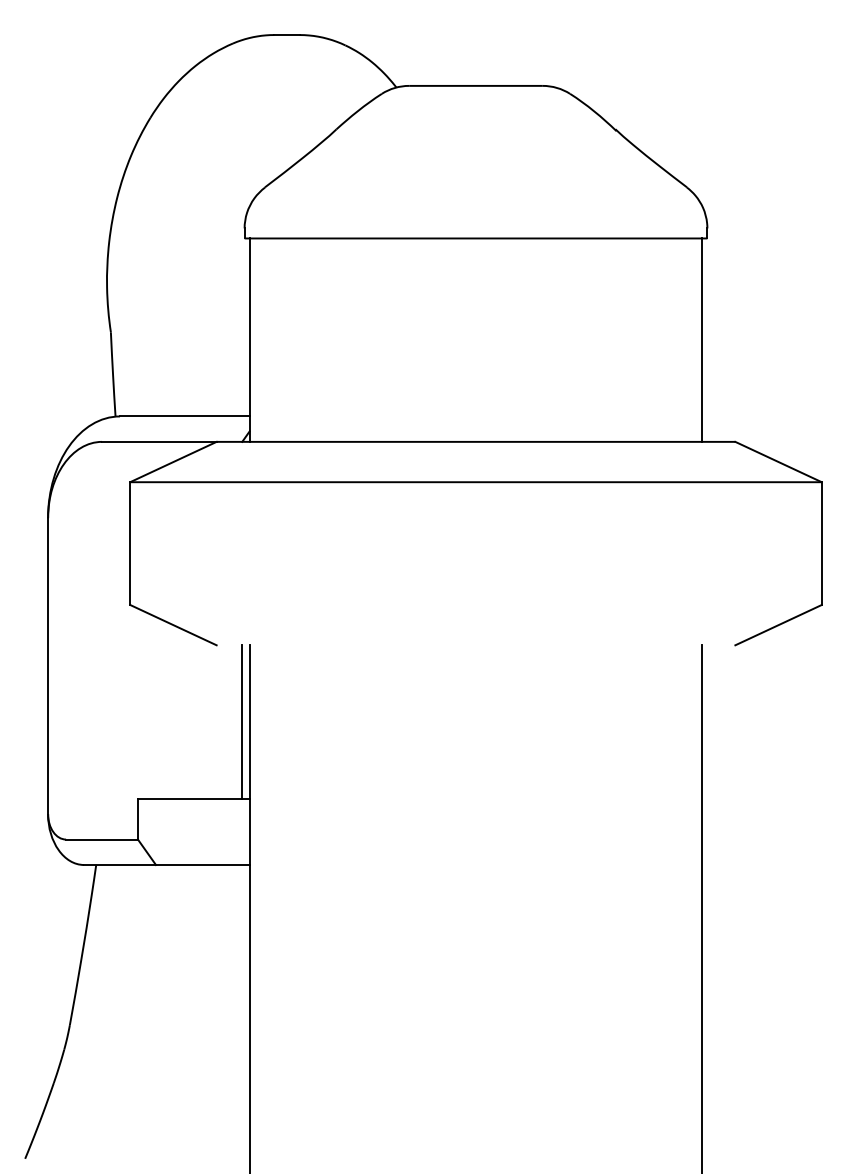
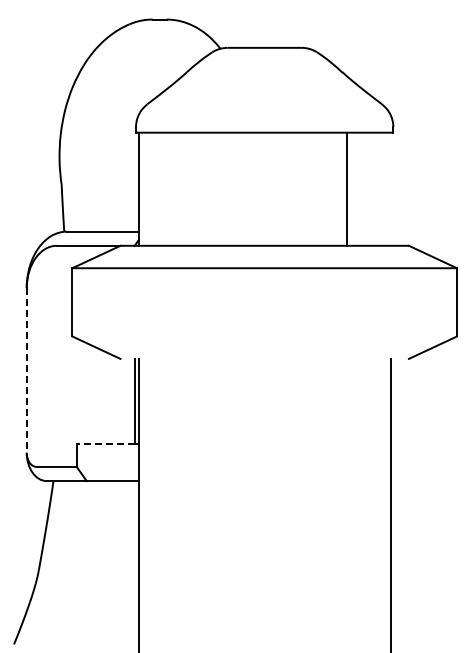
line: (702, 338) -> (346, 188), moved
line: (47, 667) -> (26, 371), solid -> dashed
line: (189, 799) -> (105, 444), solid -> dashed

